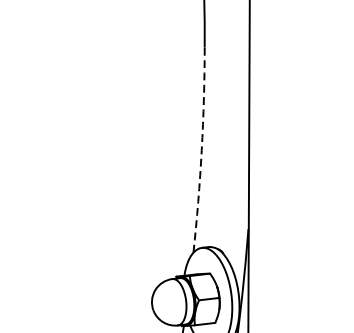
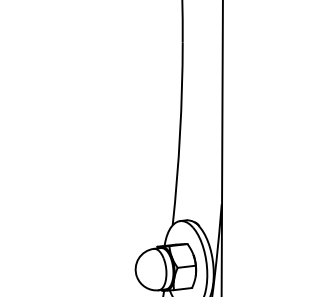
arc: (202, 150) -> (180, 134), dashed -> solid

